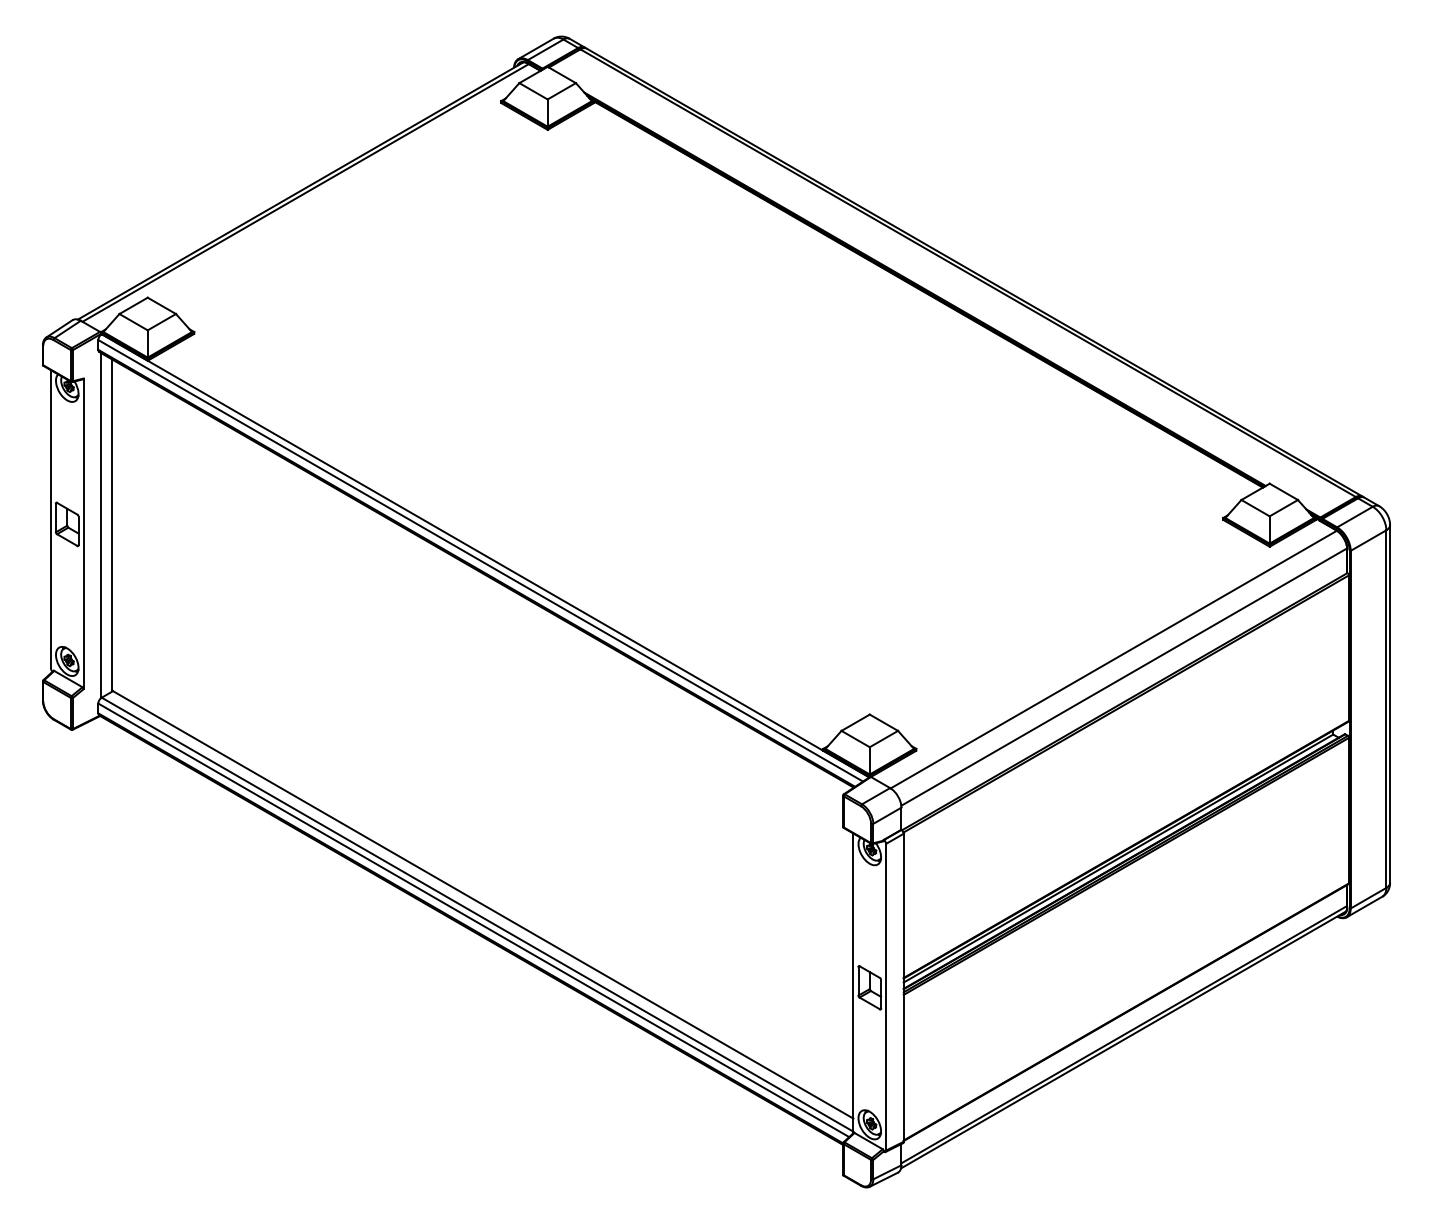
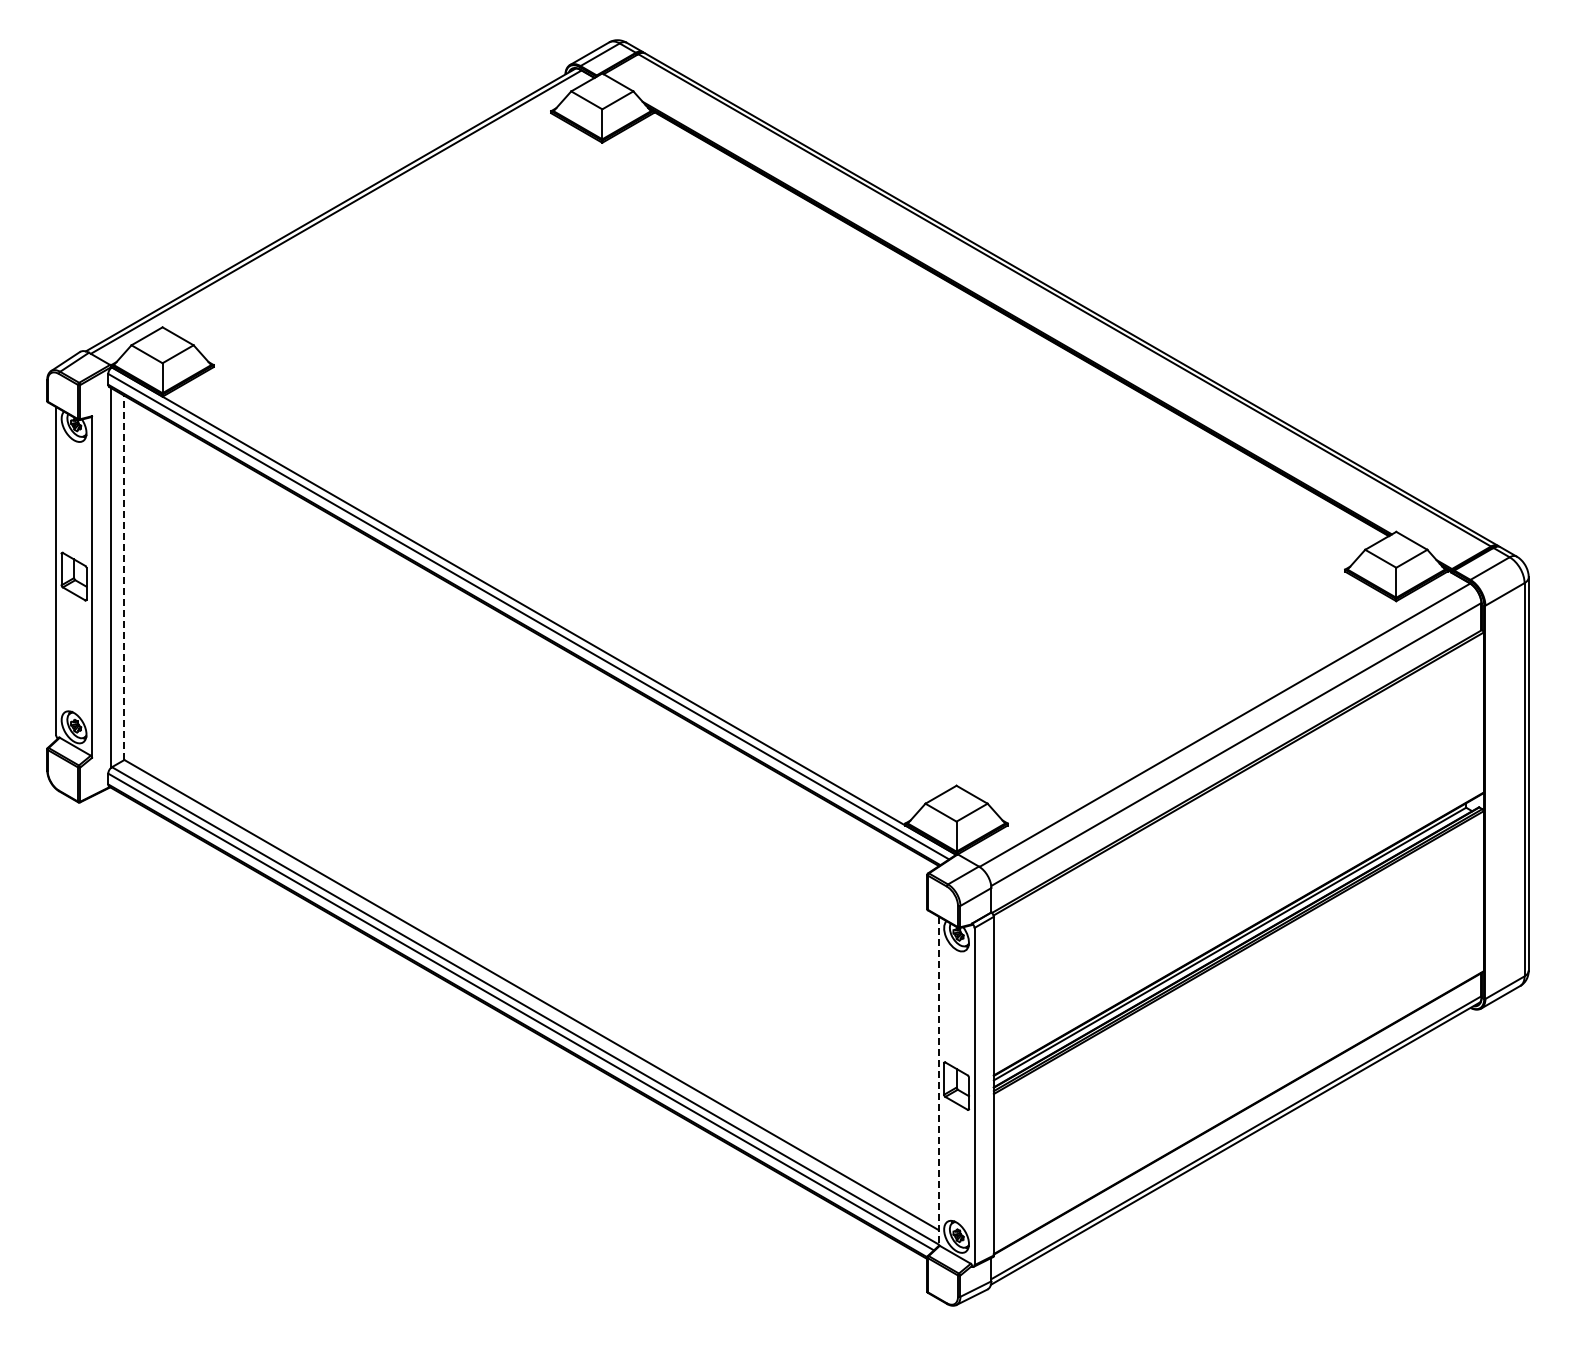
line: (112, 525) -> (123, 577), solid -> dashed
line: (853, 983) -> (938, 1081), solid -> dashed

